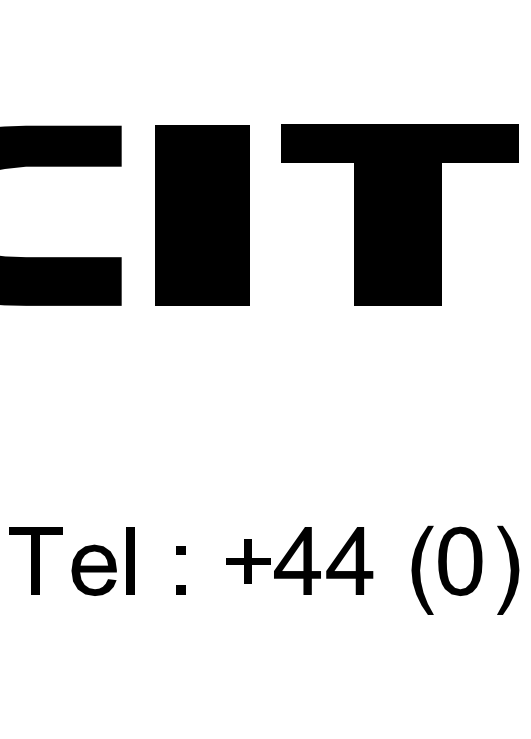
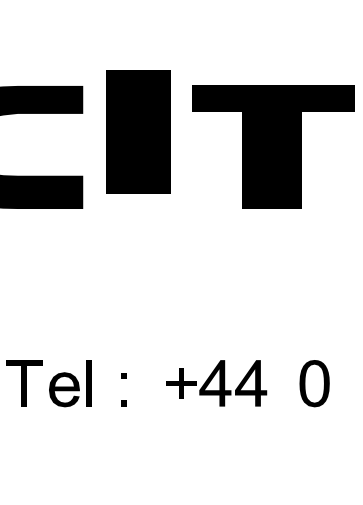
part: (202, 214) -> (138, 131), moved
part: (299, 561) -> (216, 383), moved
fill: (422, 569) -> (288, 389), removed
fill: (506, 569) -> (346, 389), removed

